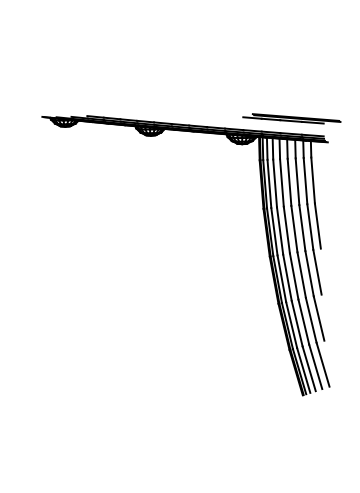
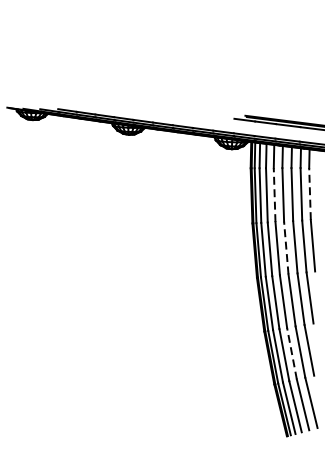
line: (313, 180) -> (310, 194), solid -> dashed
line: (281, 182) -> (274, 194), solid -> dashed
line: (294, 228) -> (286, 247), solid -> dashed
line: (303, 321) -> (291, 352), solid -> dashed

